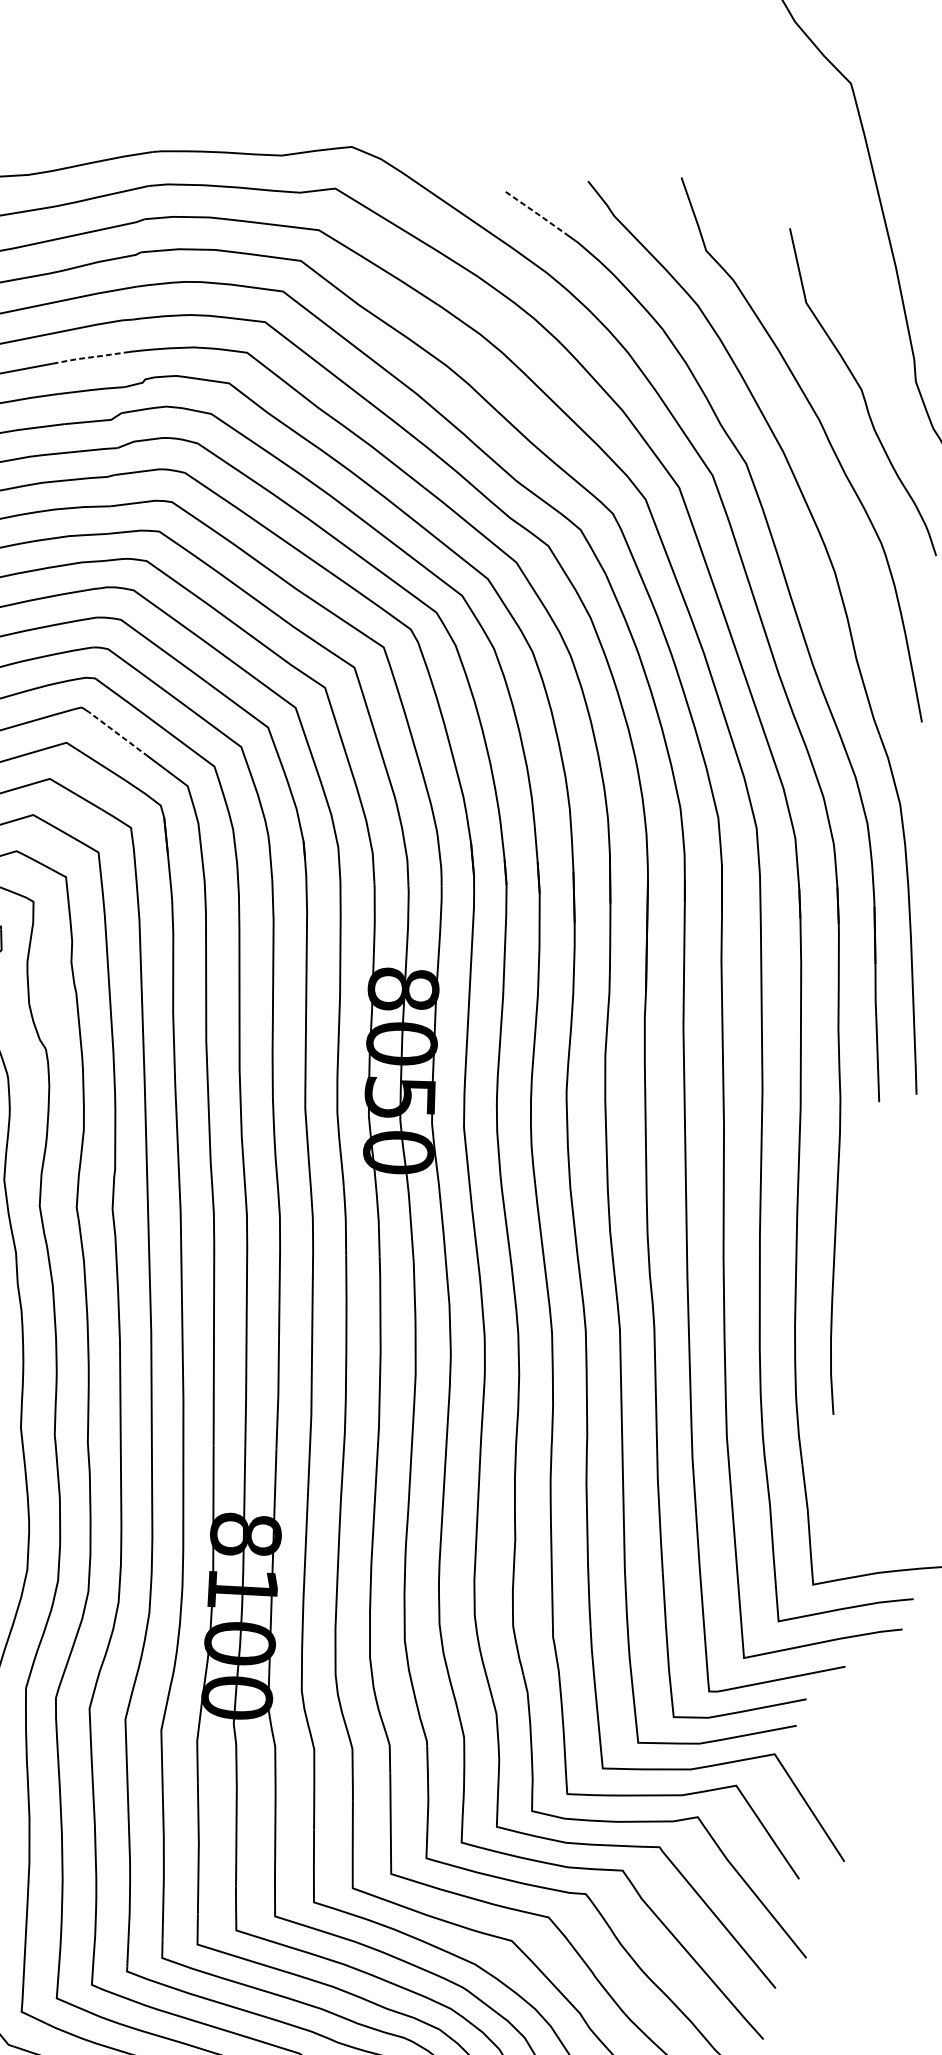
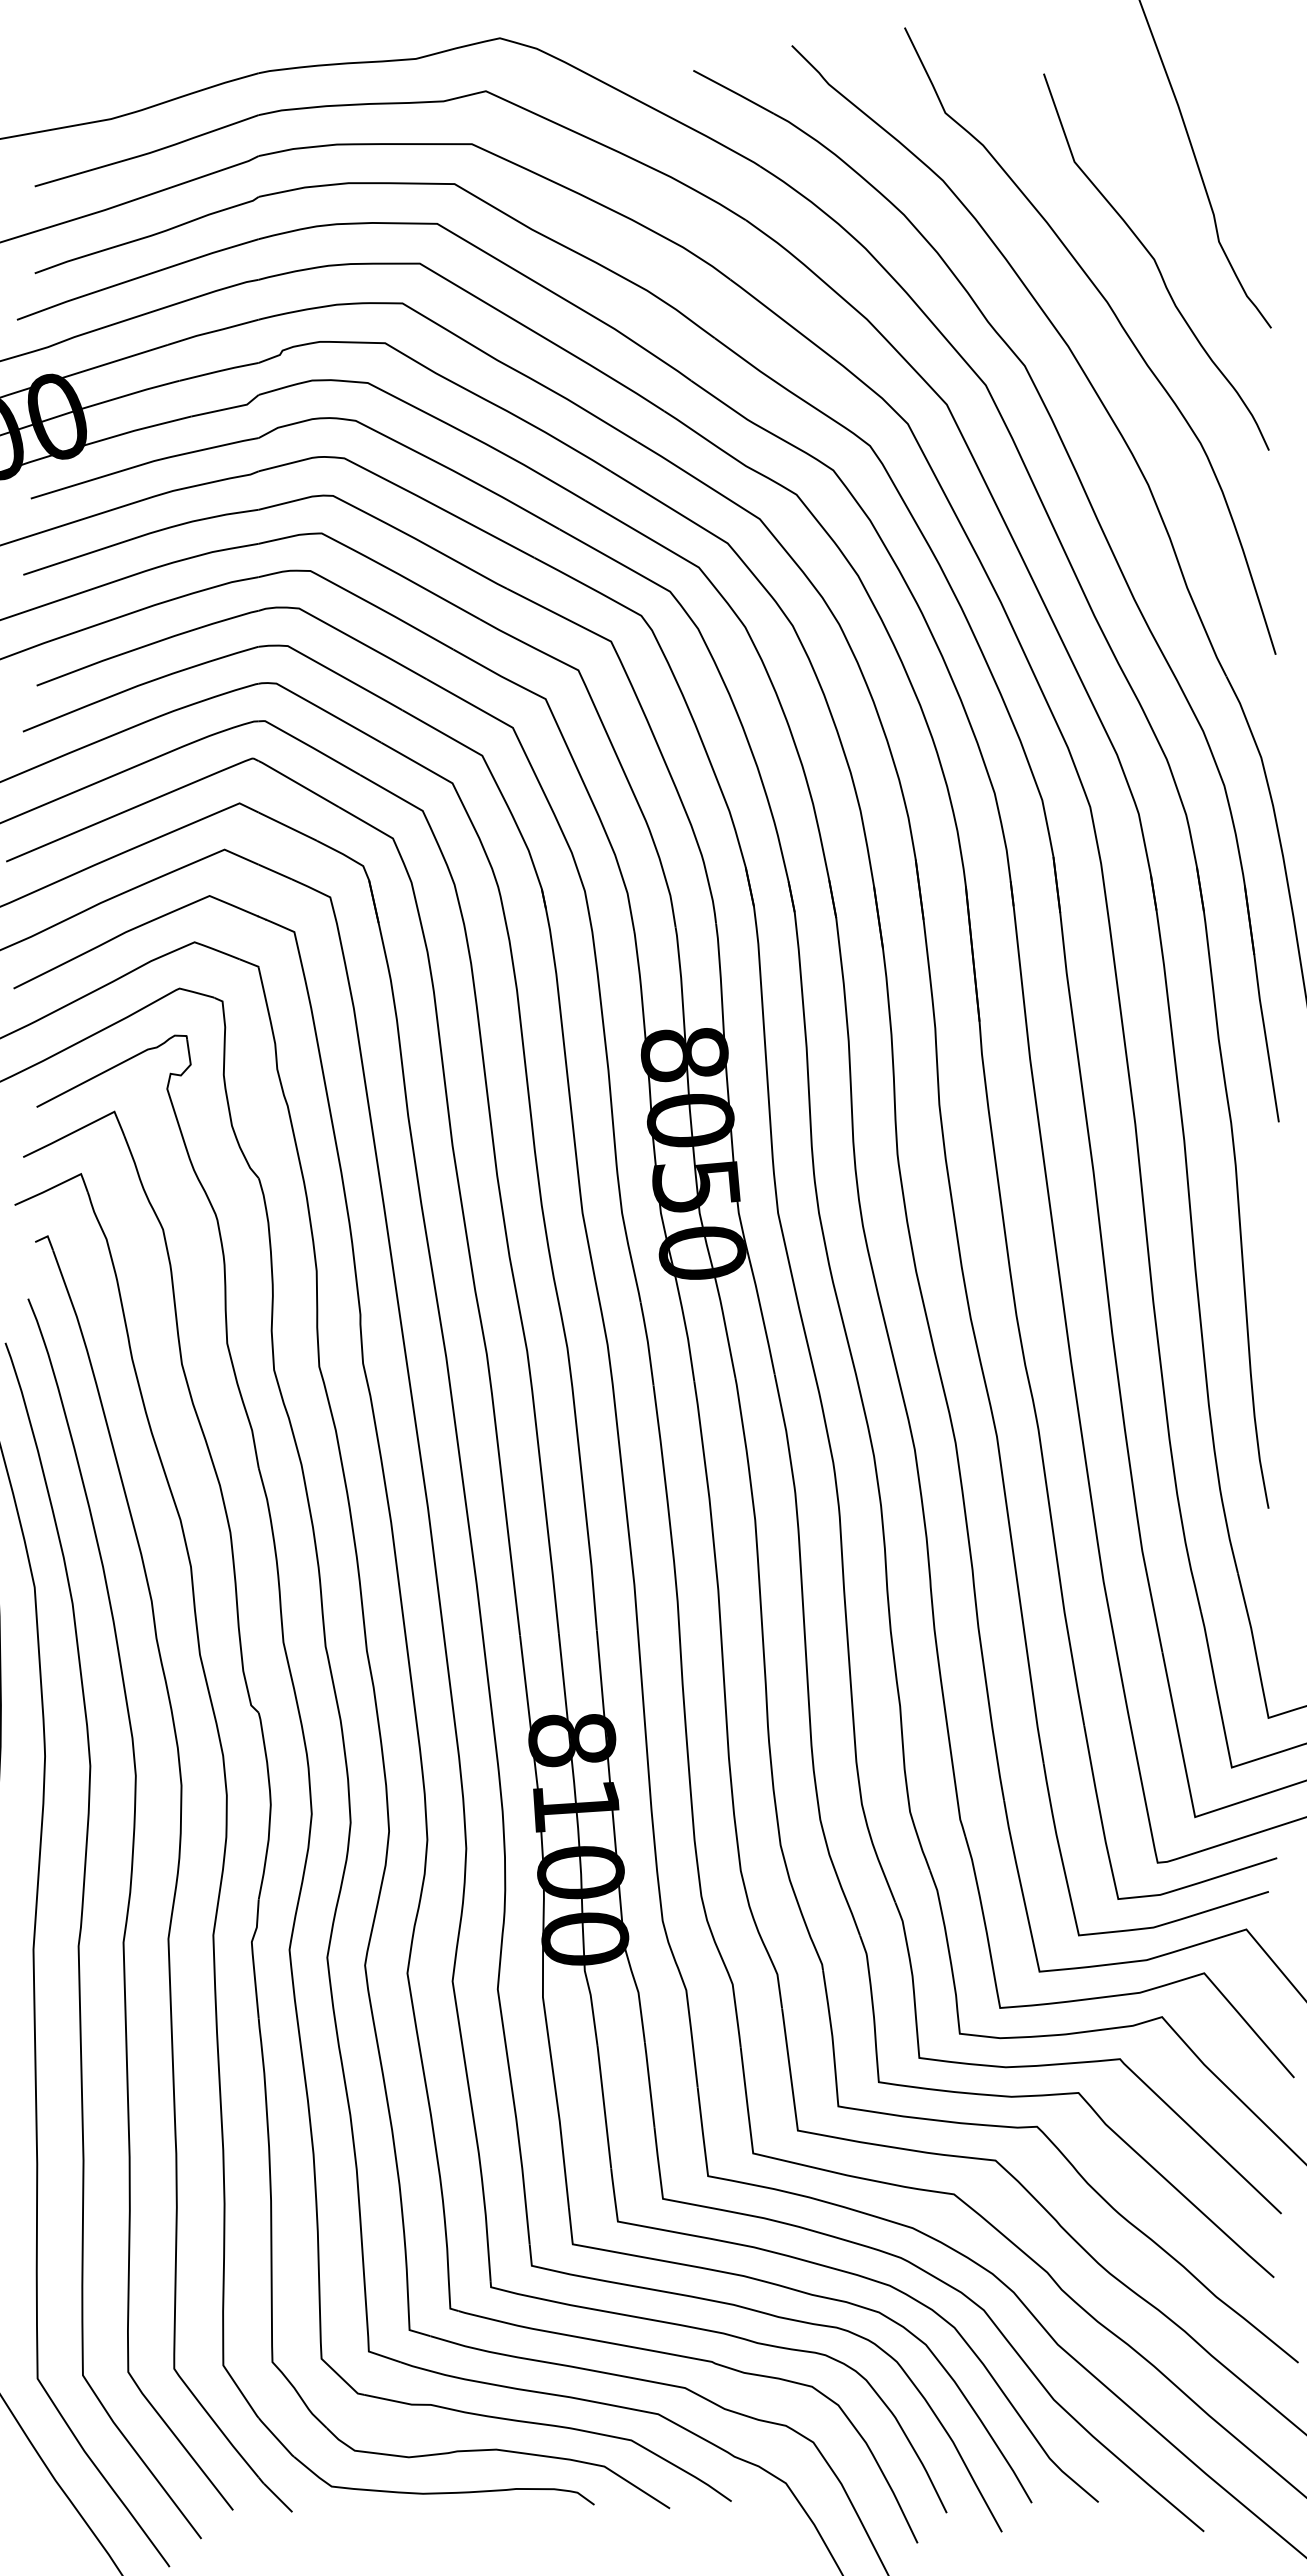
line: (537, 213) -> (734, 92), dashed -> solid
line: (90, 357) -> (212, 331), dashed -> solid
line: (116, 732) -> (298, 783), dashed -> solid

